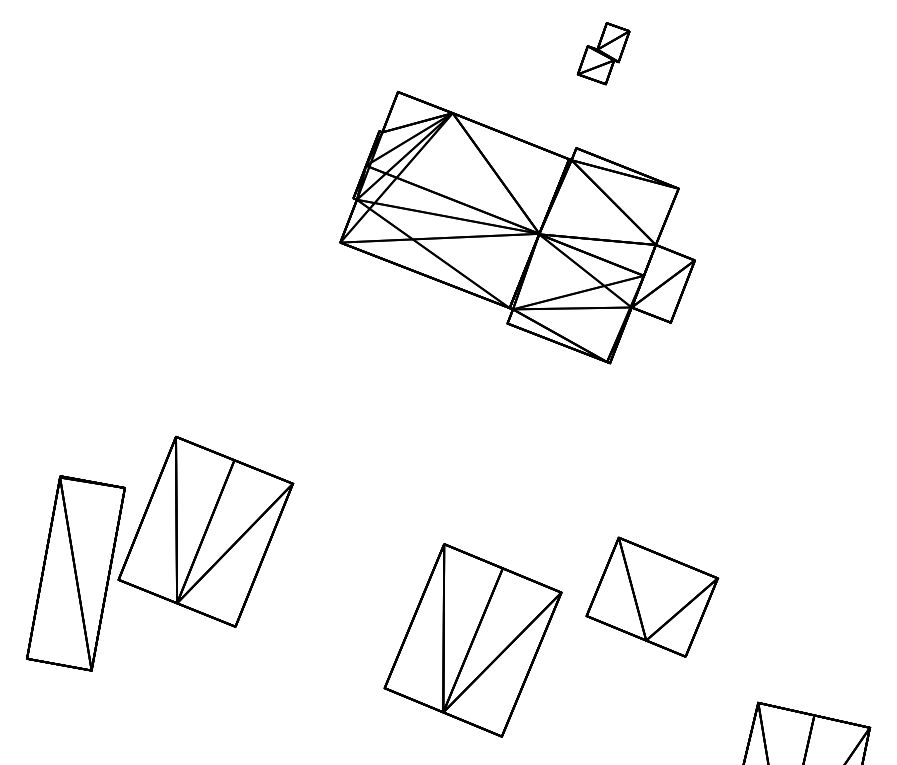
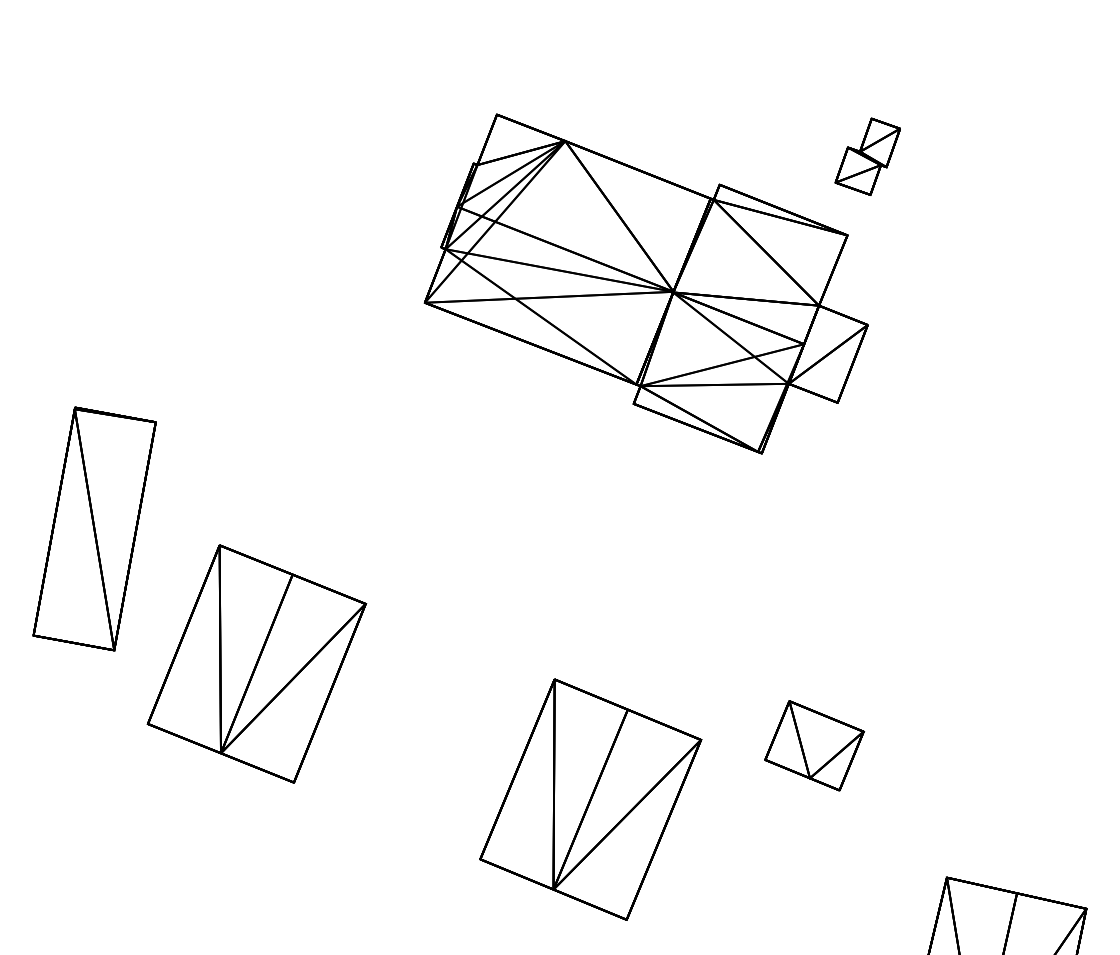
part: (603, 53) -> (867, 156), moved
part: (75, 573) -> (94, 528), moved
part: (652, 597) -> (814, 745), size x0.6

